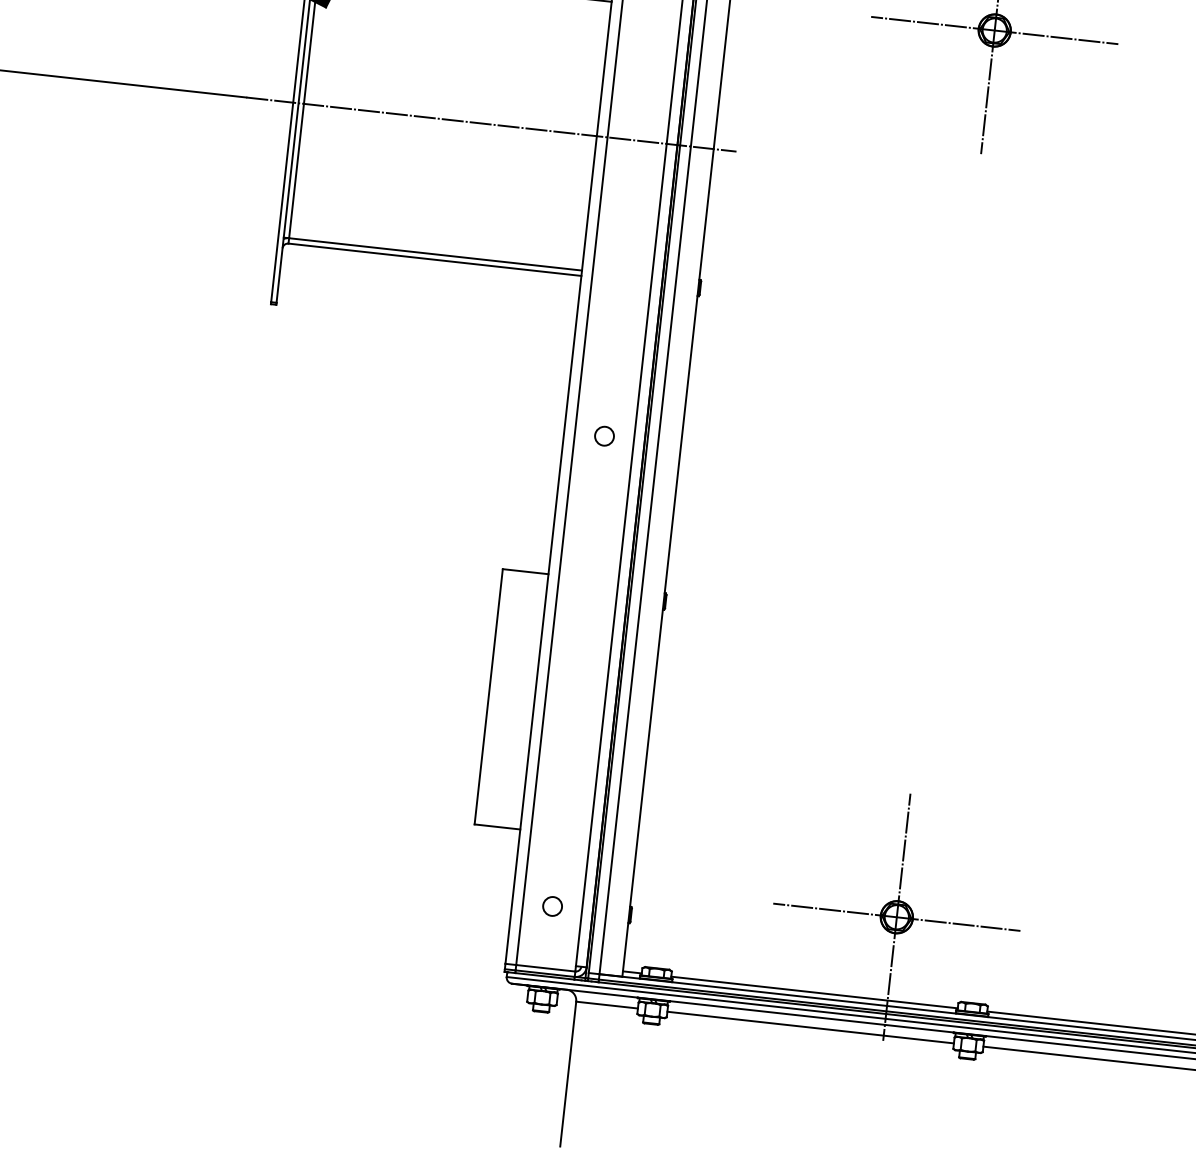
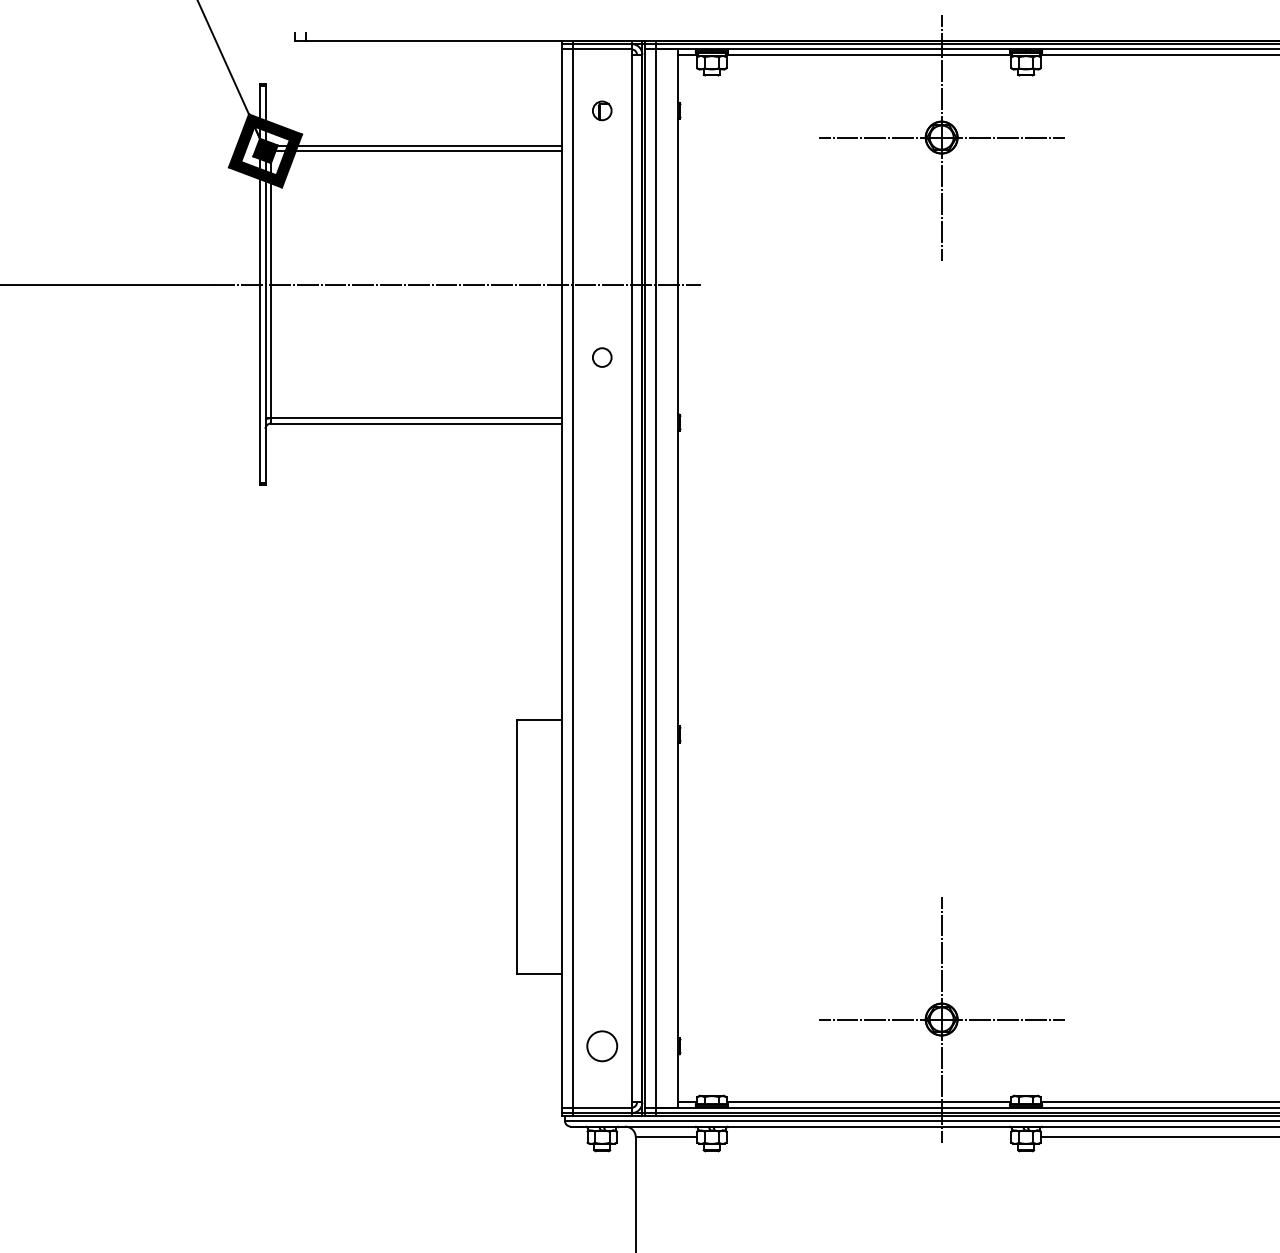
circle: (604, 436) -> (602, 357), moved
circle: (551, 905) -> (601, 1045), size x1.6
line: (810, 1027) -> (868, 1137), removed

